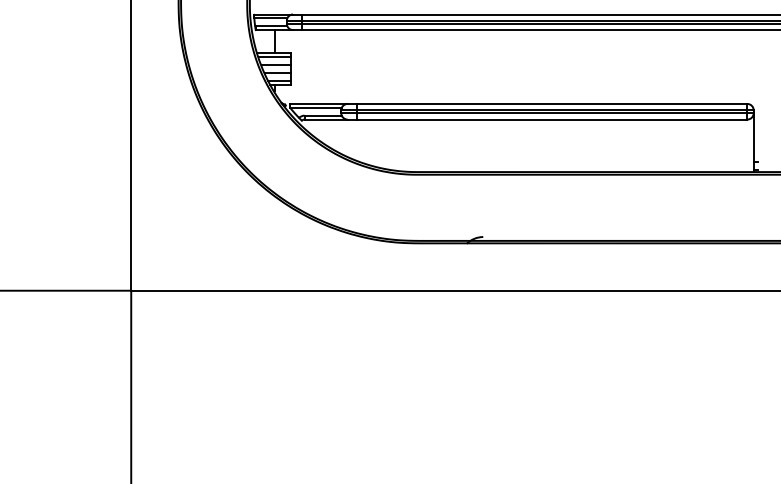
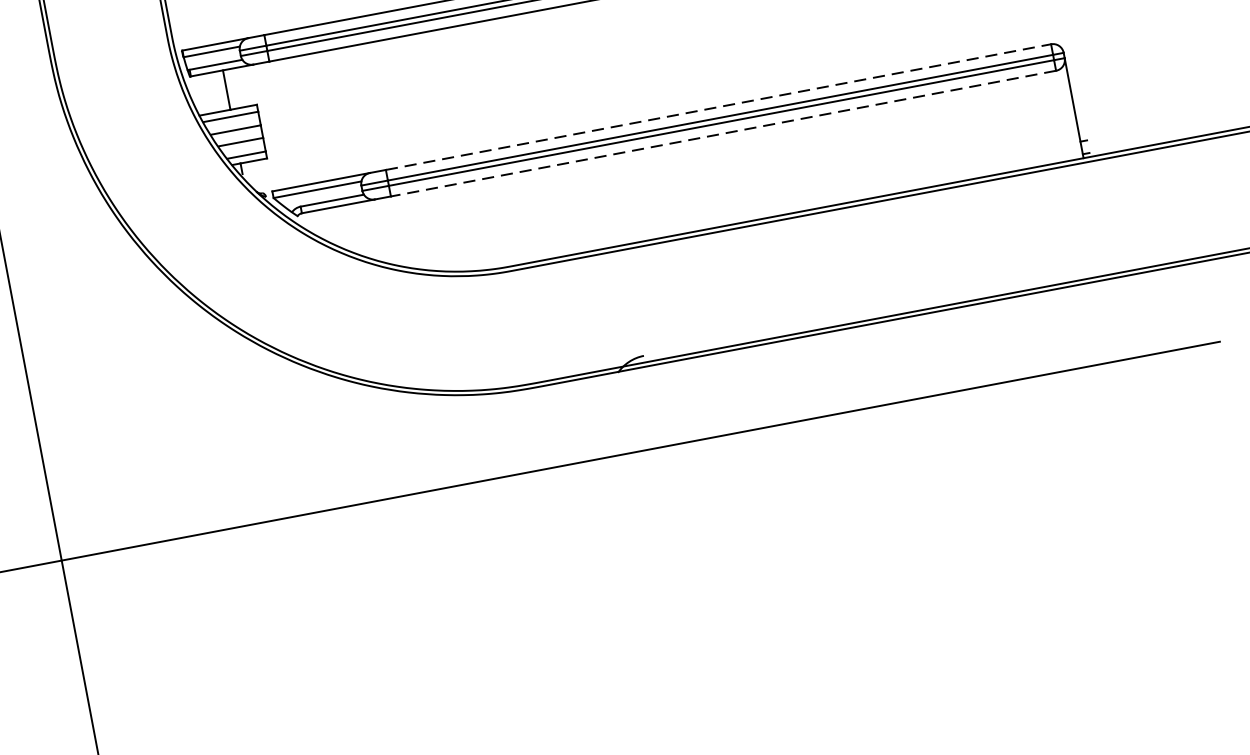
line: (552, 103) -> (718, 106), solid -> dashed
line: (551, 119) -> (722, 133), solid -> dashed

